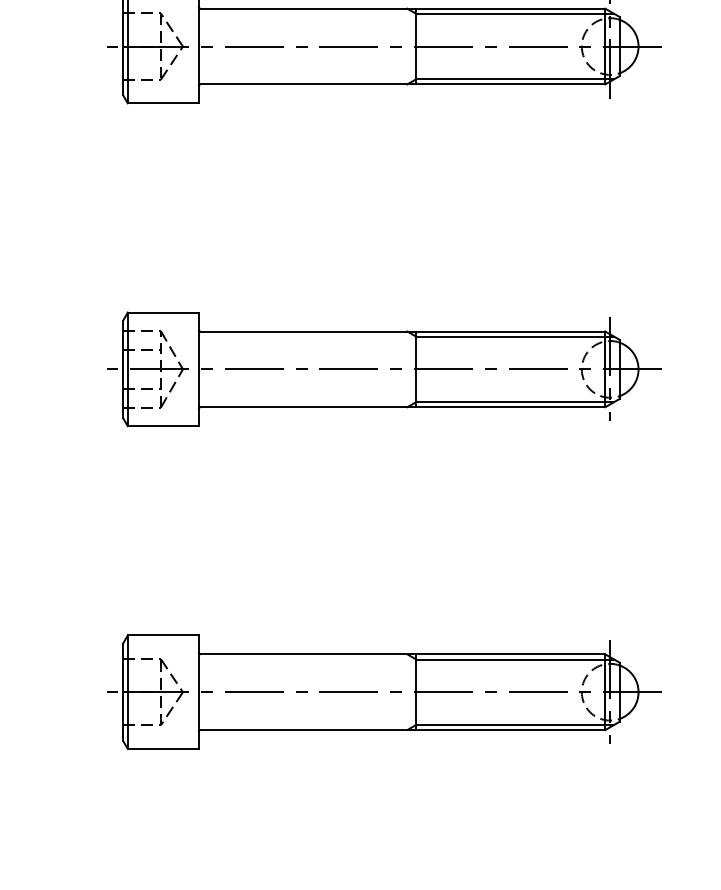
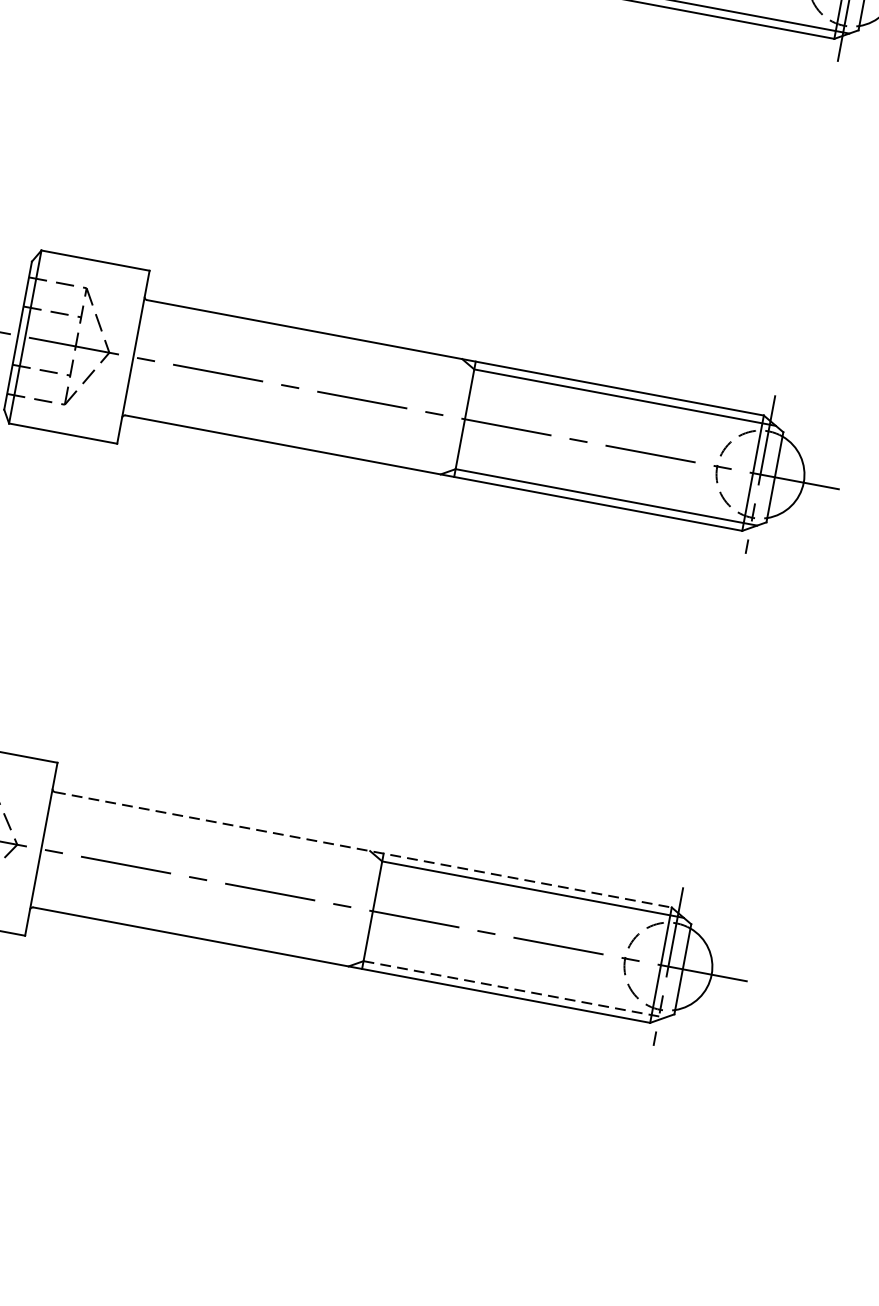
line: (403, 654) -> (364, 850), solid -> dashed
line: (515, 724) -> (514, 988), solid -> dashed

